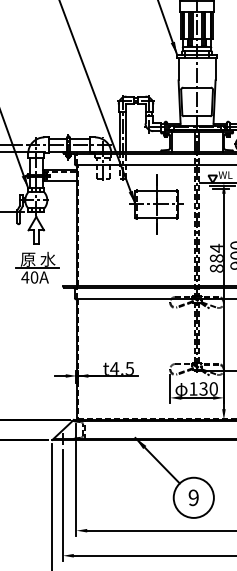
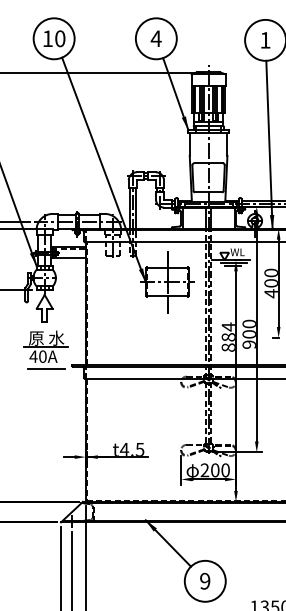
line: (38, 290) -> (46, 369), added
text: (197, 389) -> (209, 470), 130 -> 200

